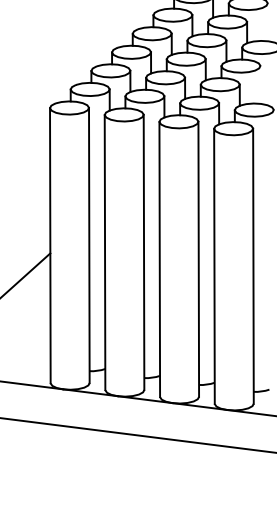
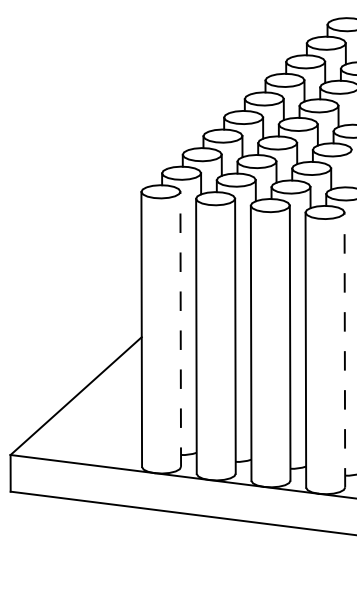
line: (89, 245) -> (180, 329), solid -> dashed
line: (253, 266) -> (344, 350), solid -> dashed

